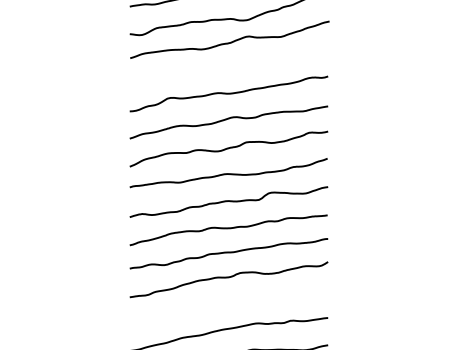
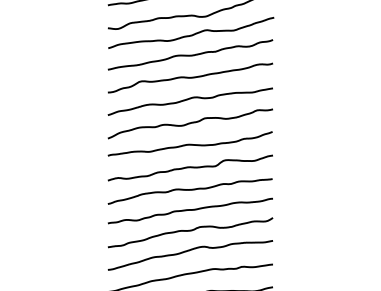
curve: (229, 65) -> (190, 54), added
curve: (227, 302) -> (189, 251), added

